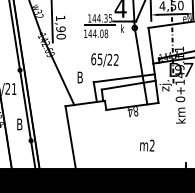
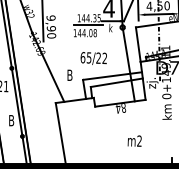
text: (60, 18) -> (50, 18), 1,90 -> 9,90

